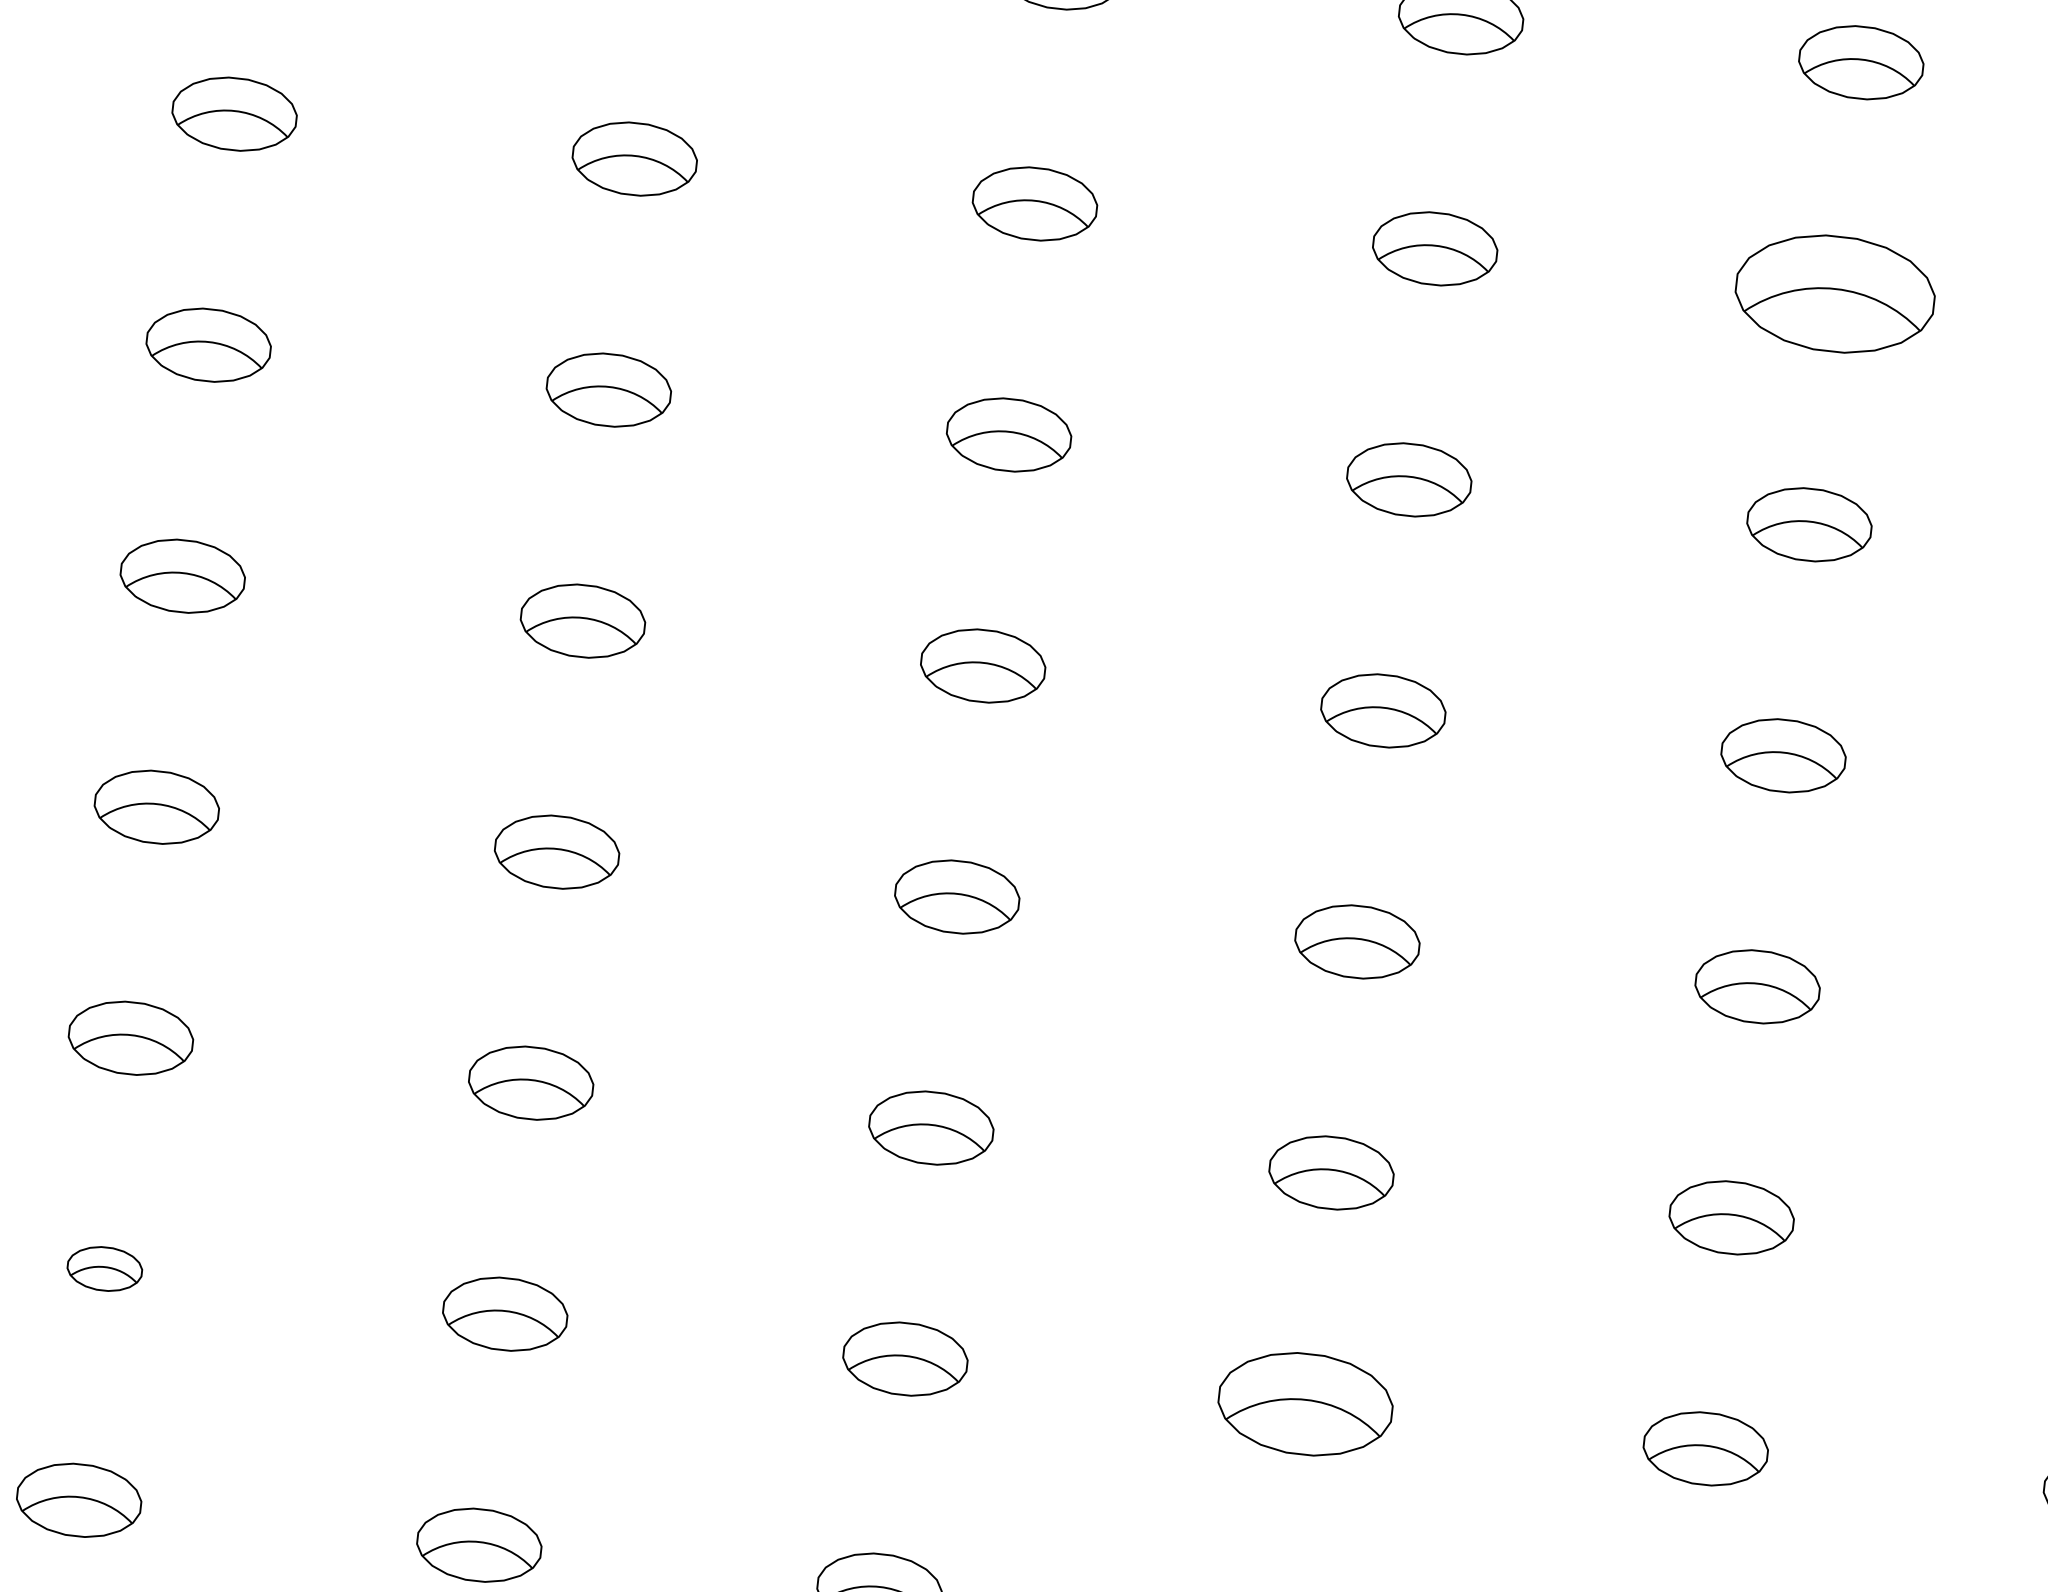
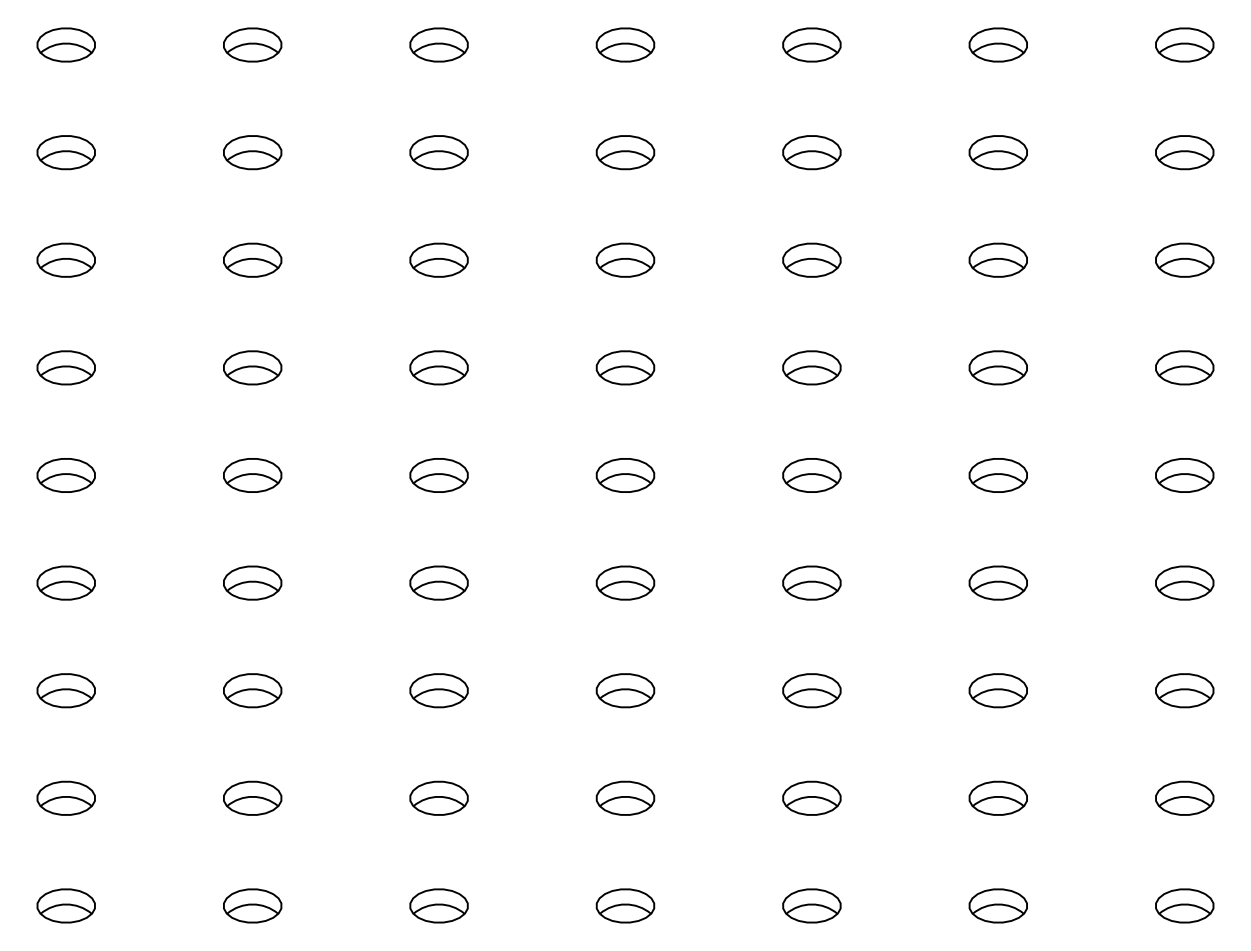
part: (1834, 292) -> (811, 259), size x0.62
part: (103, 1267) -> (65, 797), size x1.67
part: (1305, 1402) -> (625, 797), size x0.71

